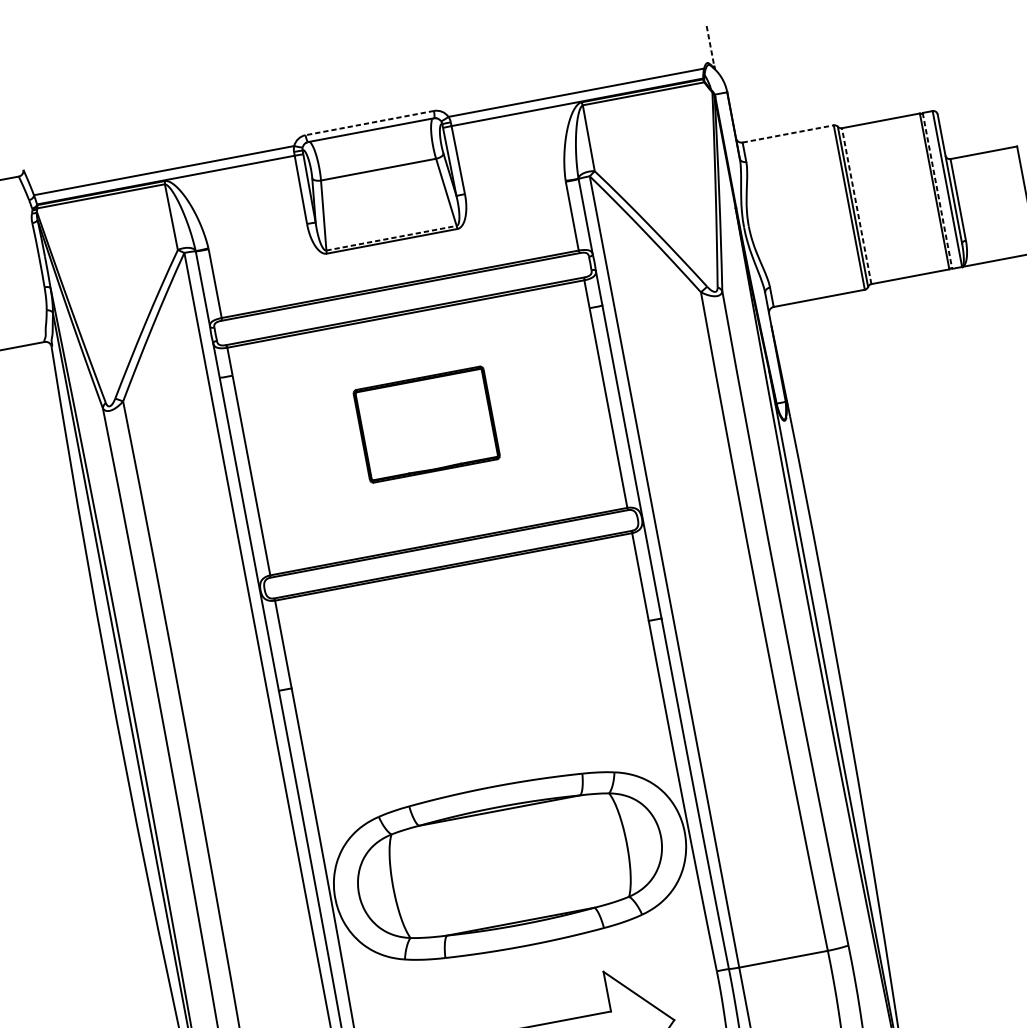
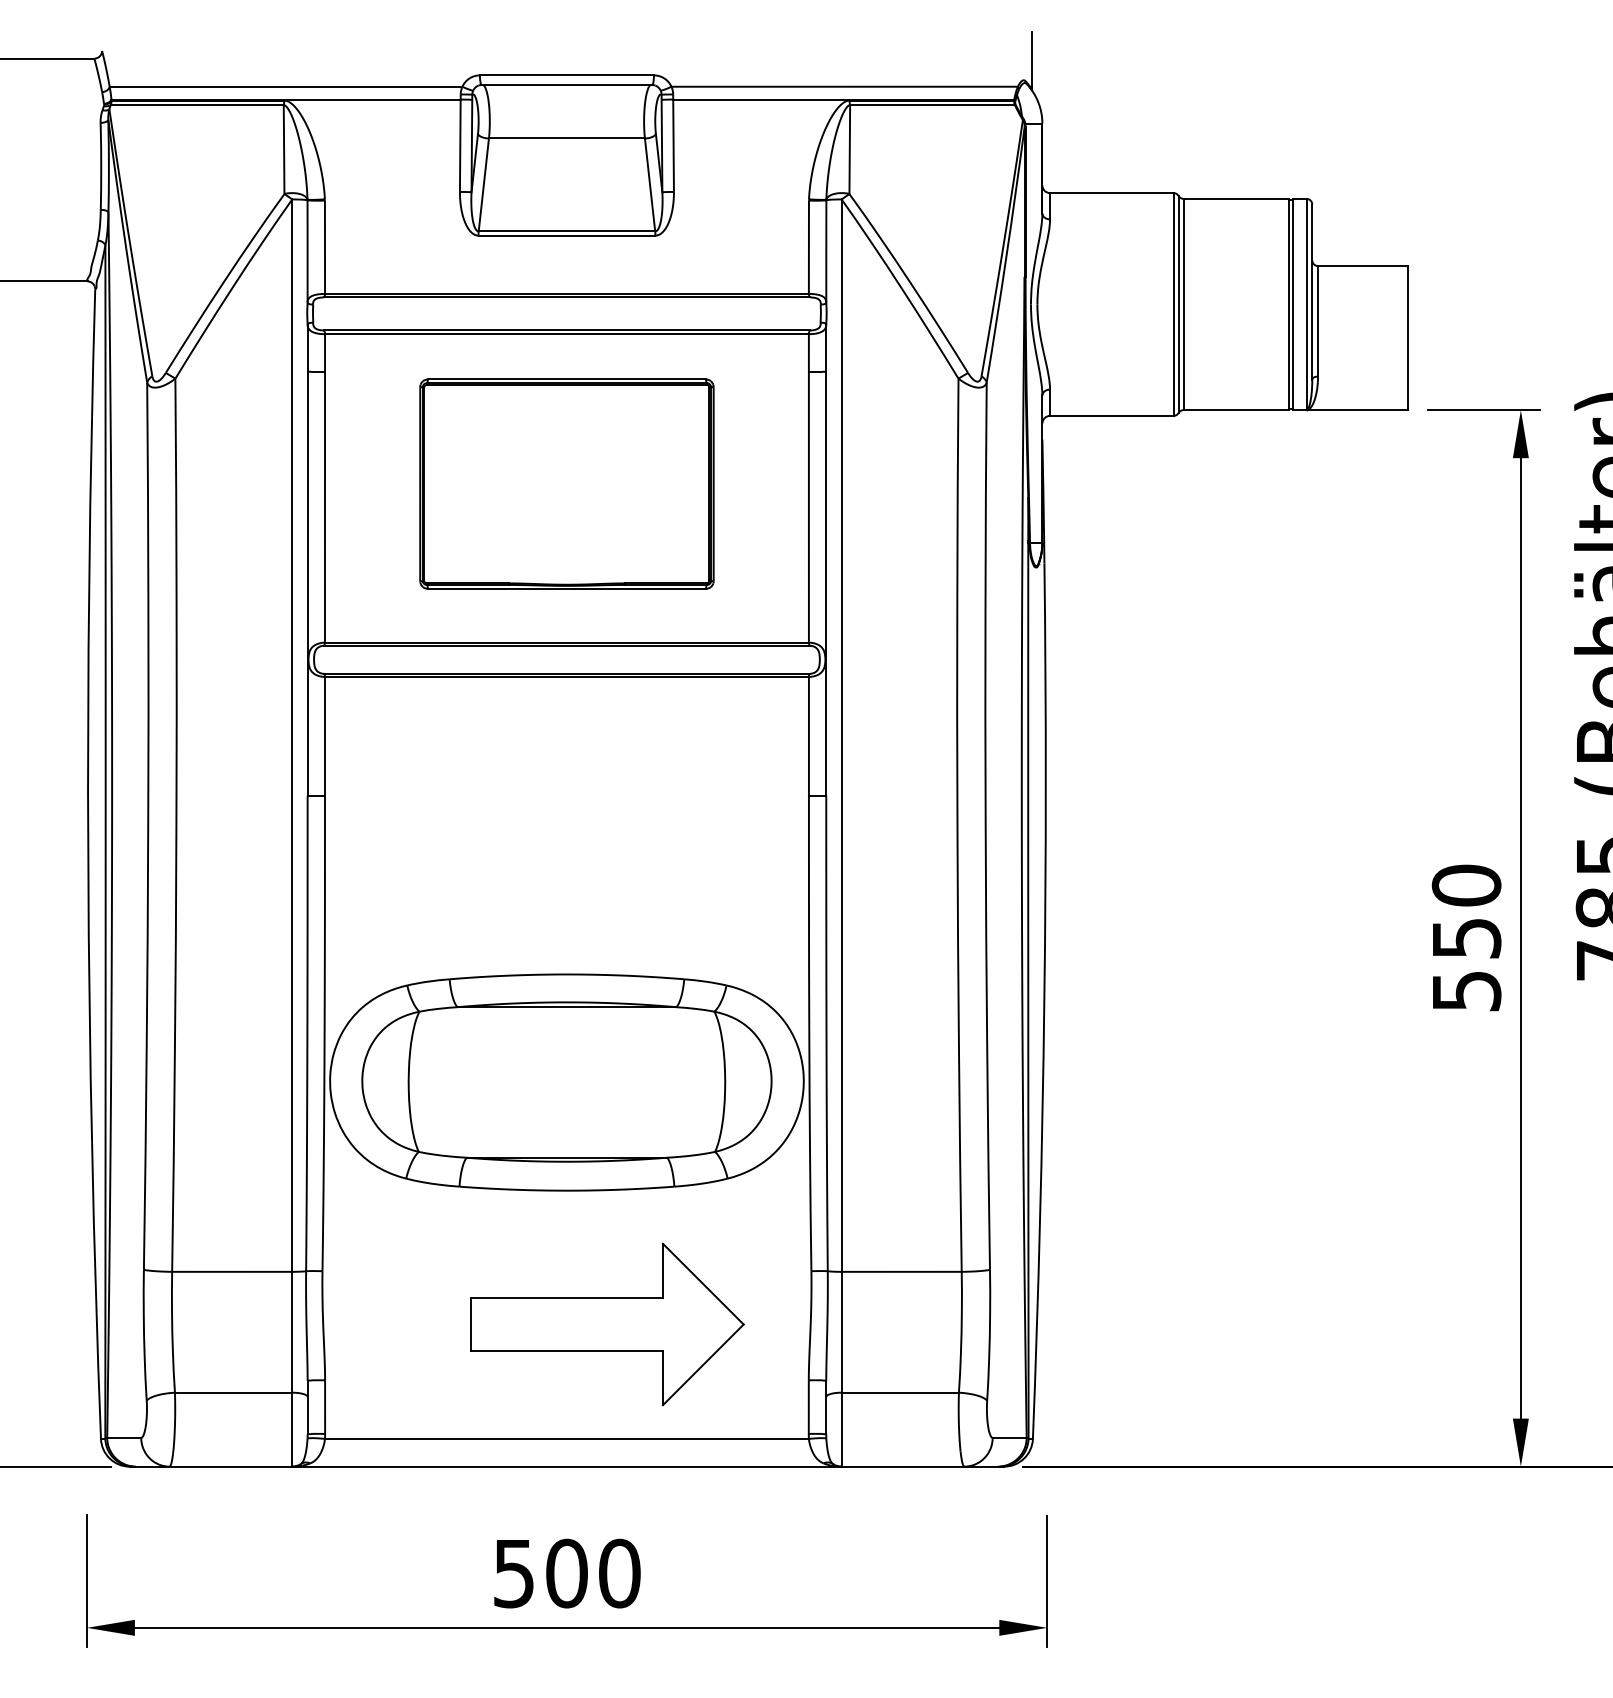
line: (710, 46) -> (1031, 59), dashed -> solid
line: (369, 123) -> (566, 75), dashed -> solid
line: (788, 134) -> (1111, 193), dashed -> solid
line: (937, 190) -> (1293, 304), dashed -> solid
line: (856, 206) -> (1183, 304), dashed -> solid
line: (391, 238) -> (567, 231), dashed -> solid
part: (426, 424) -> (566, 483), size x1.67

